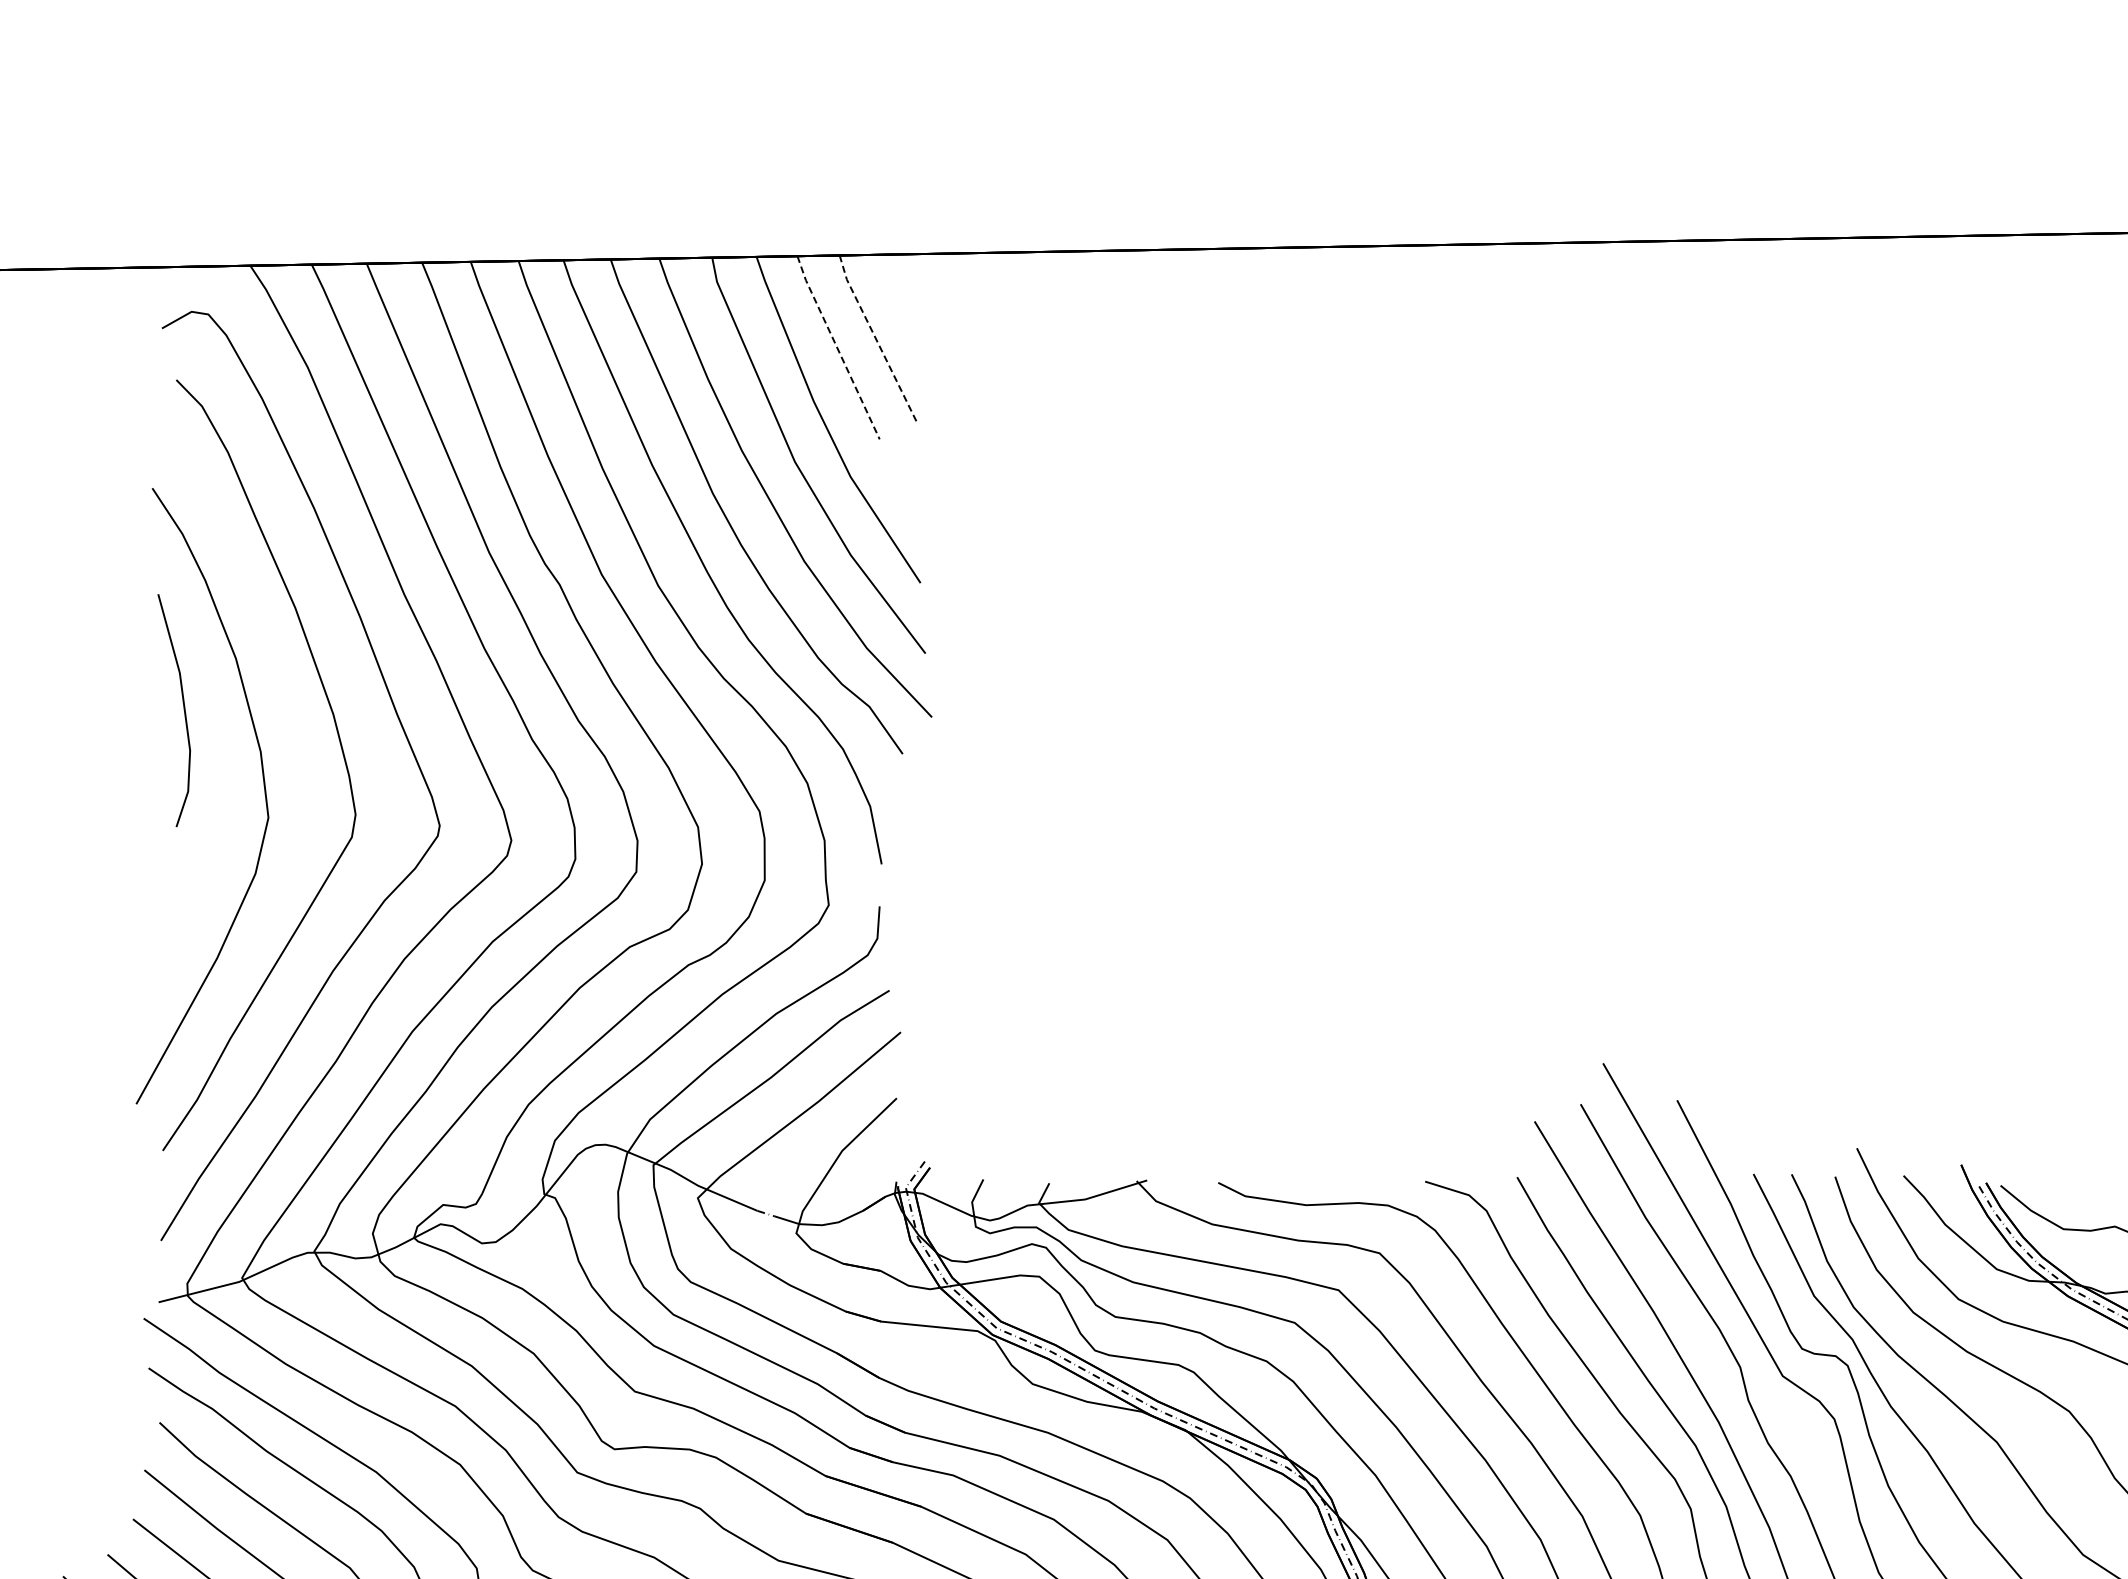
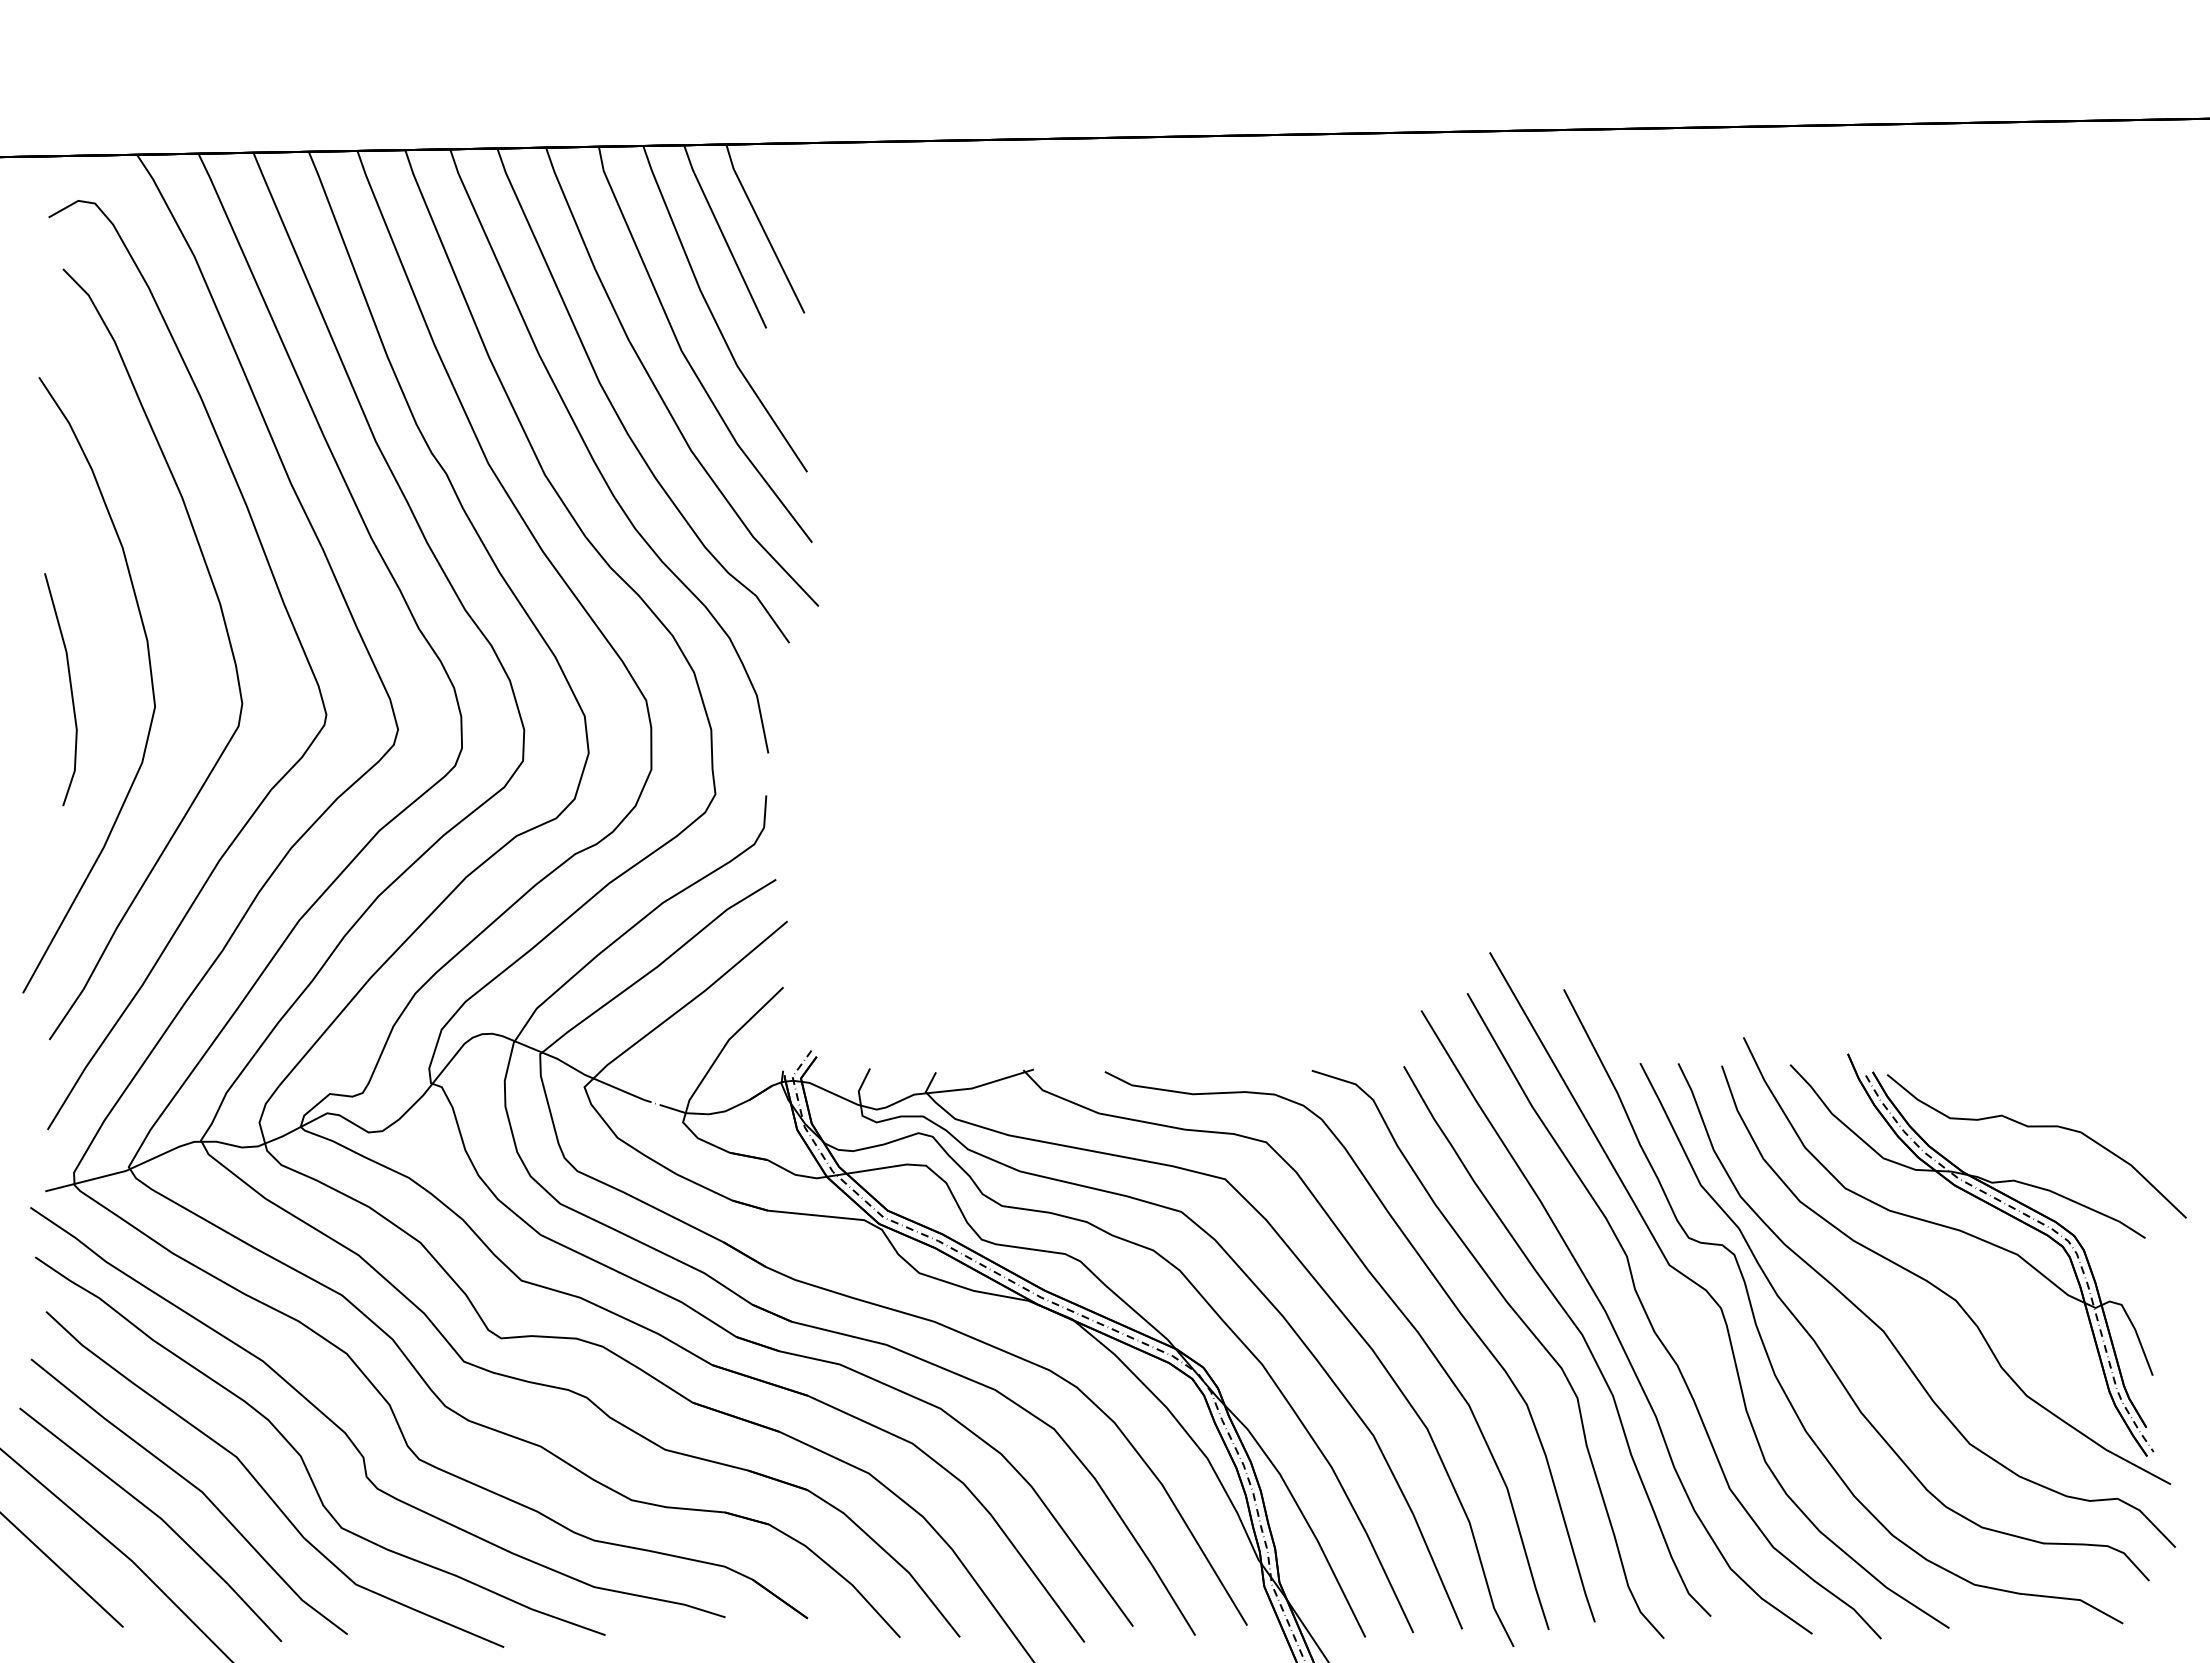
line: (876, 340) -> (763, 229), dashed -> solid
line: (837, 348) -> (724, 237), dashed -> solid
line: (183, 710) -> (70, 689), moved

